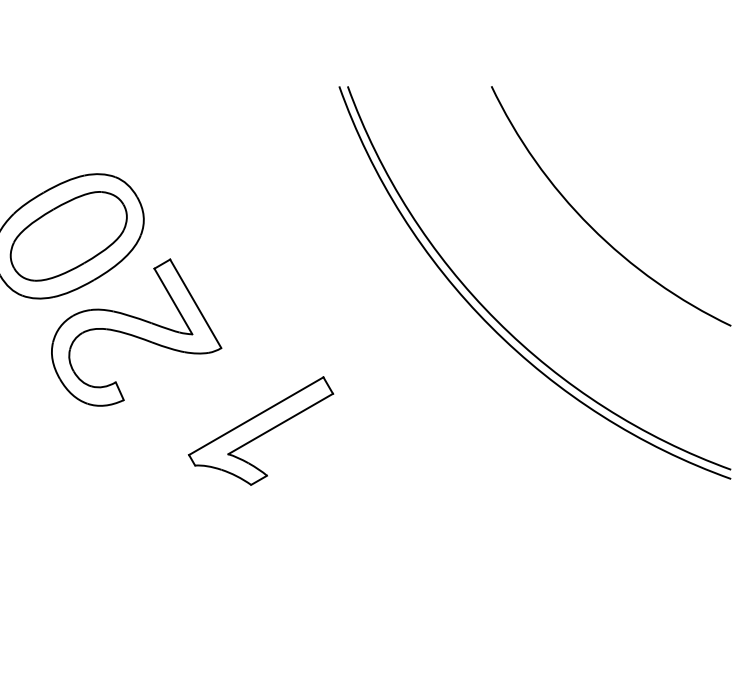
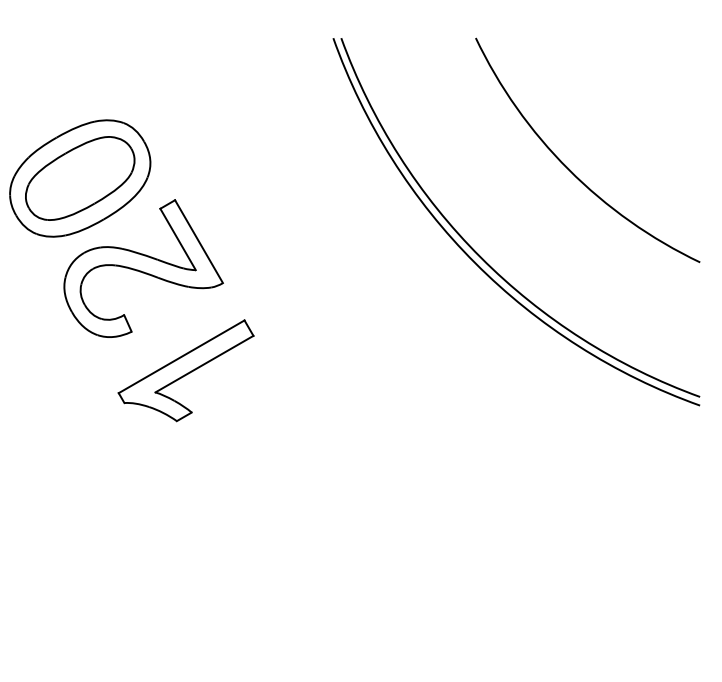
part: (260, 430) -> (185, 370), moved

